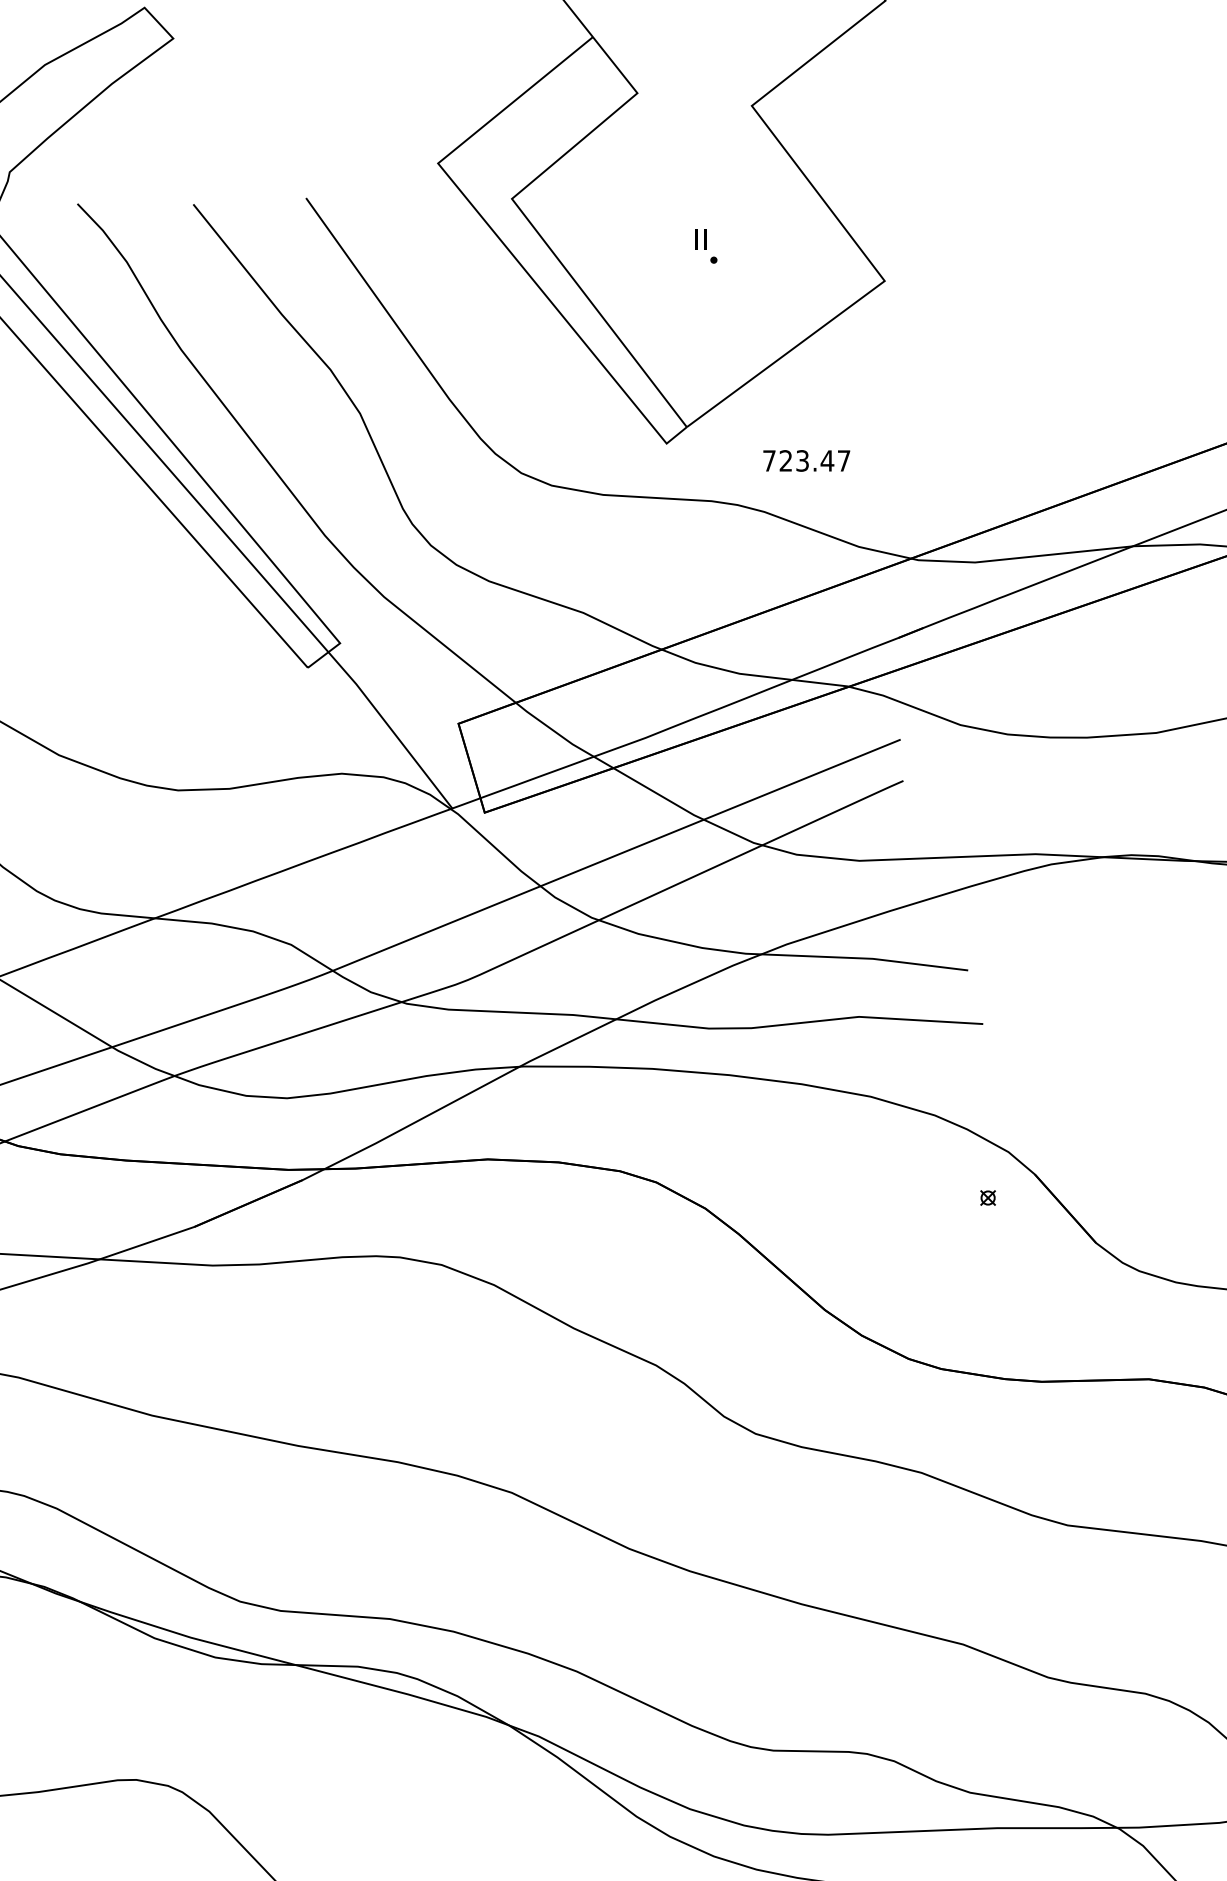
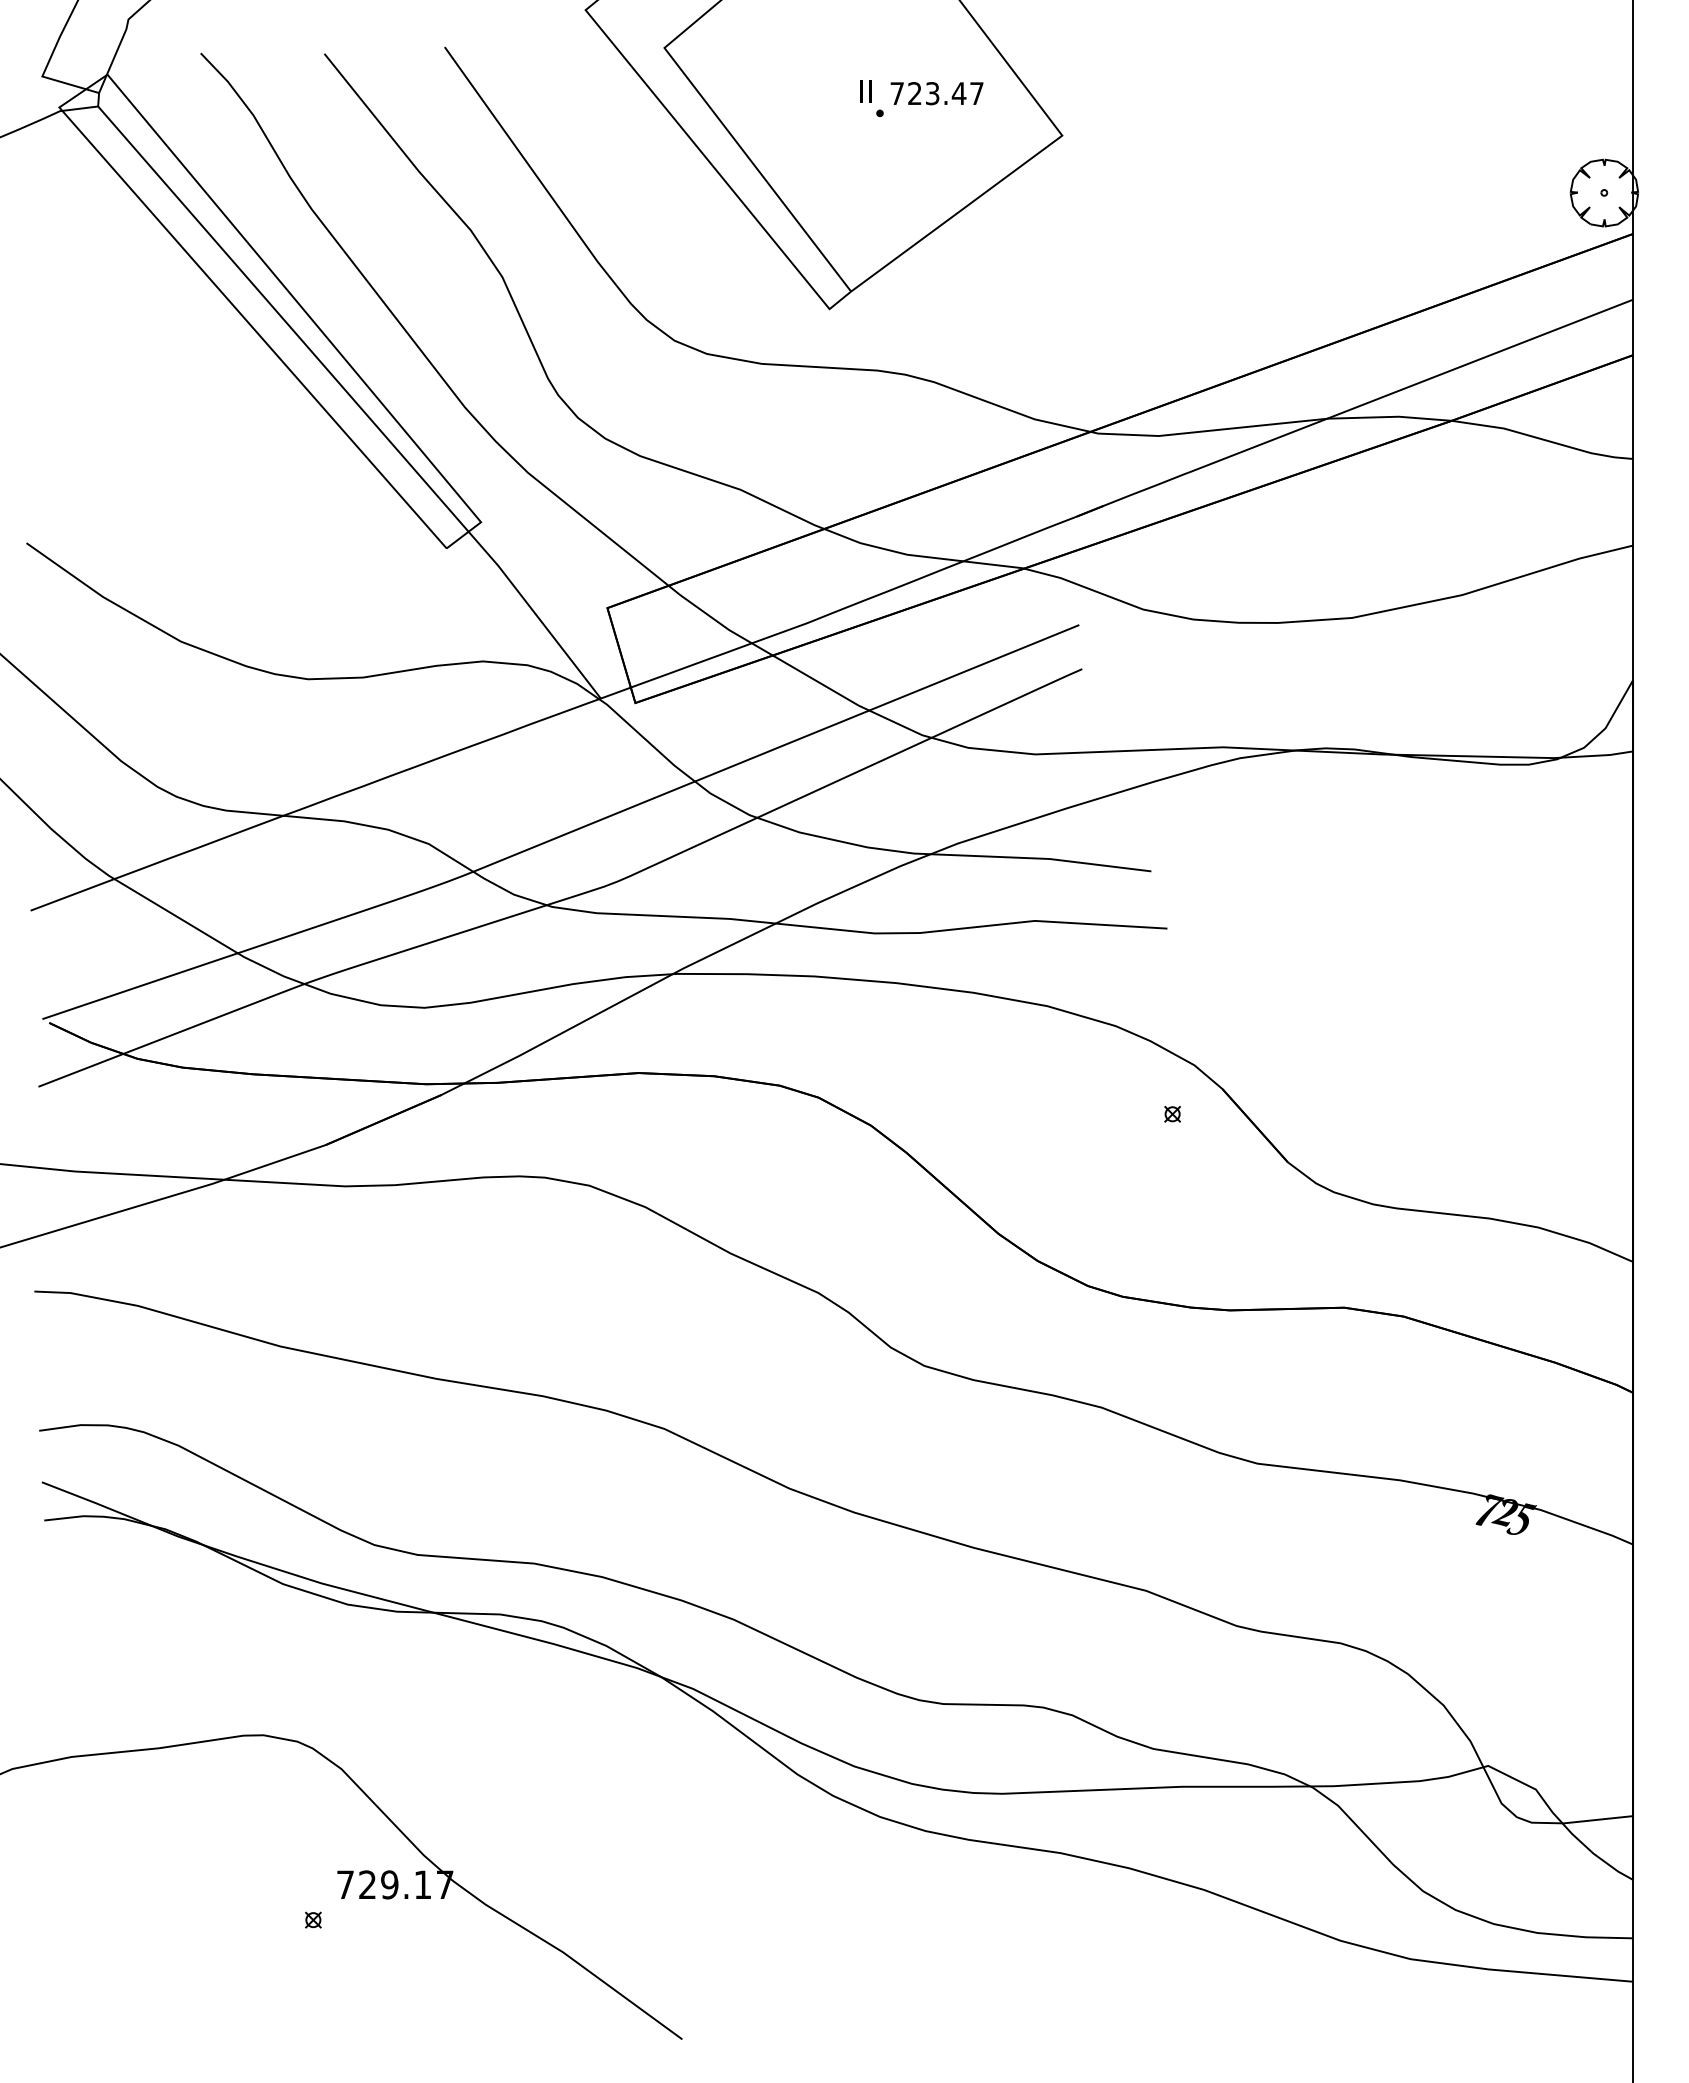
text: (806, 460) -> (936, 93), moved

